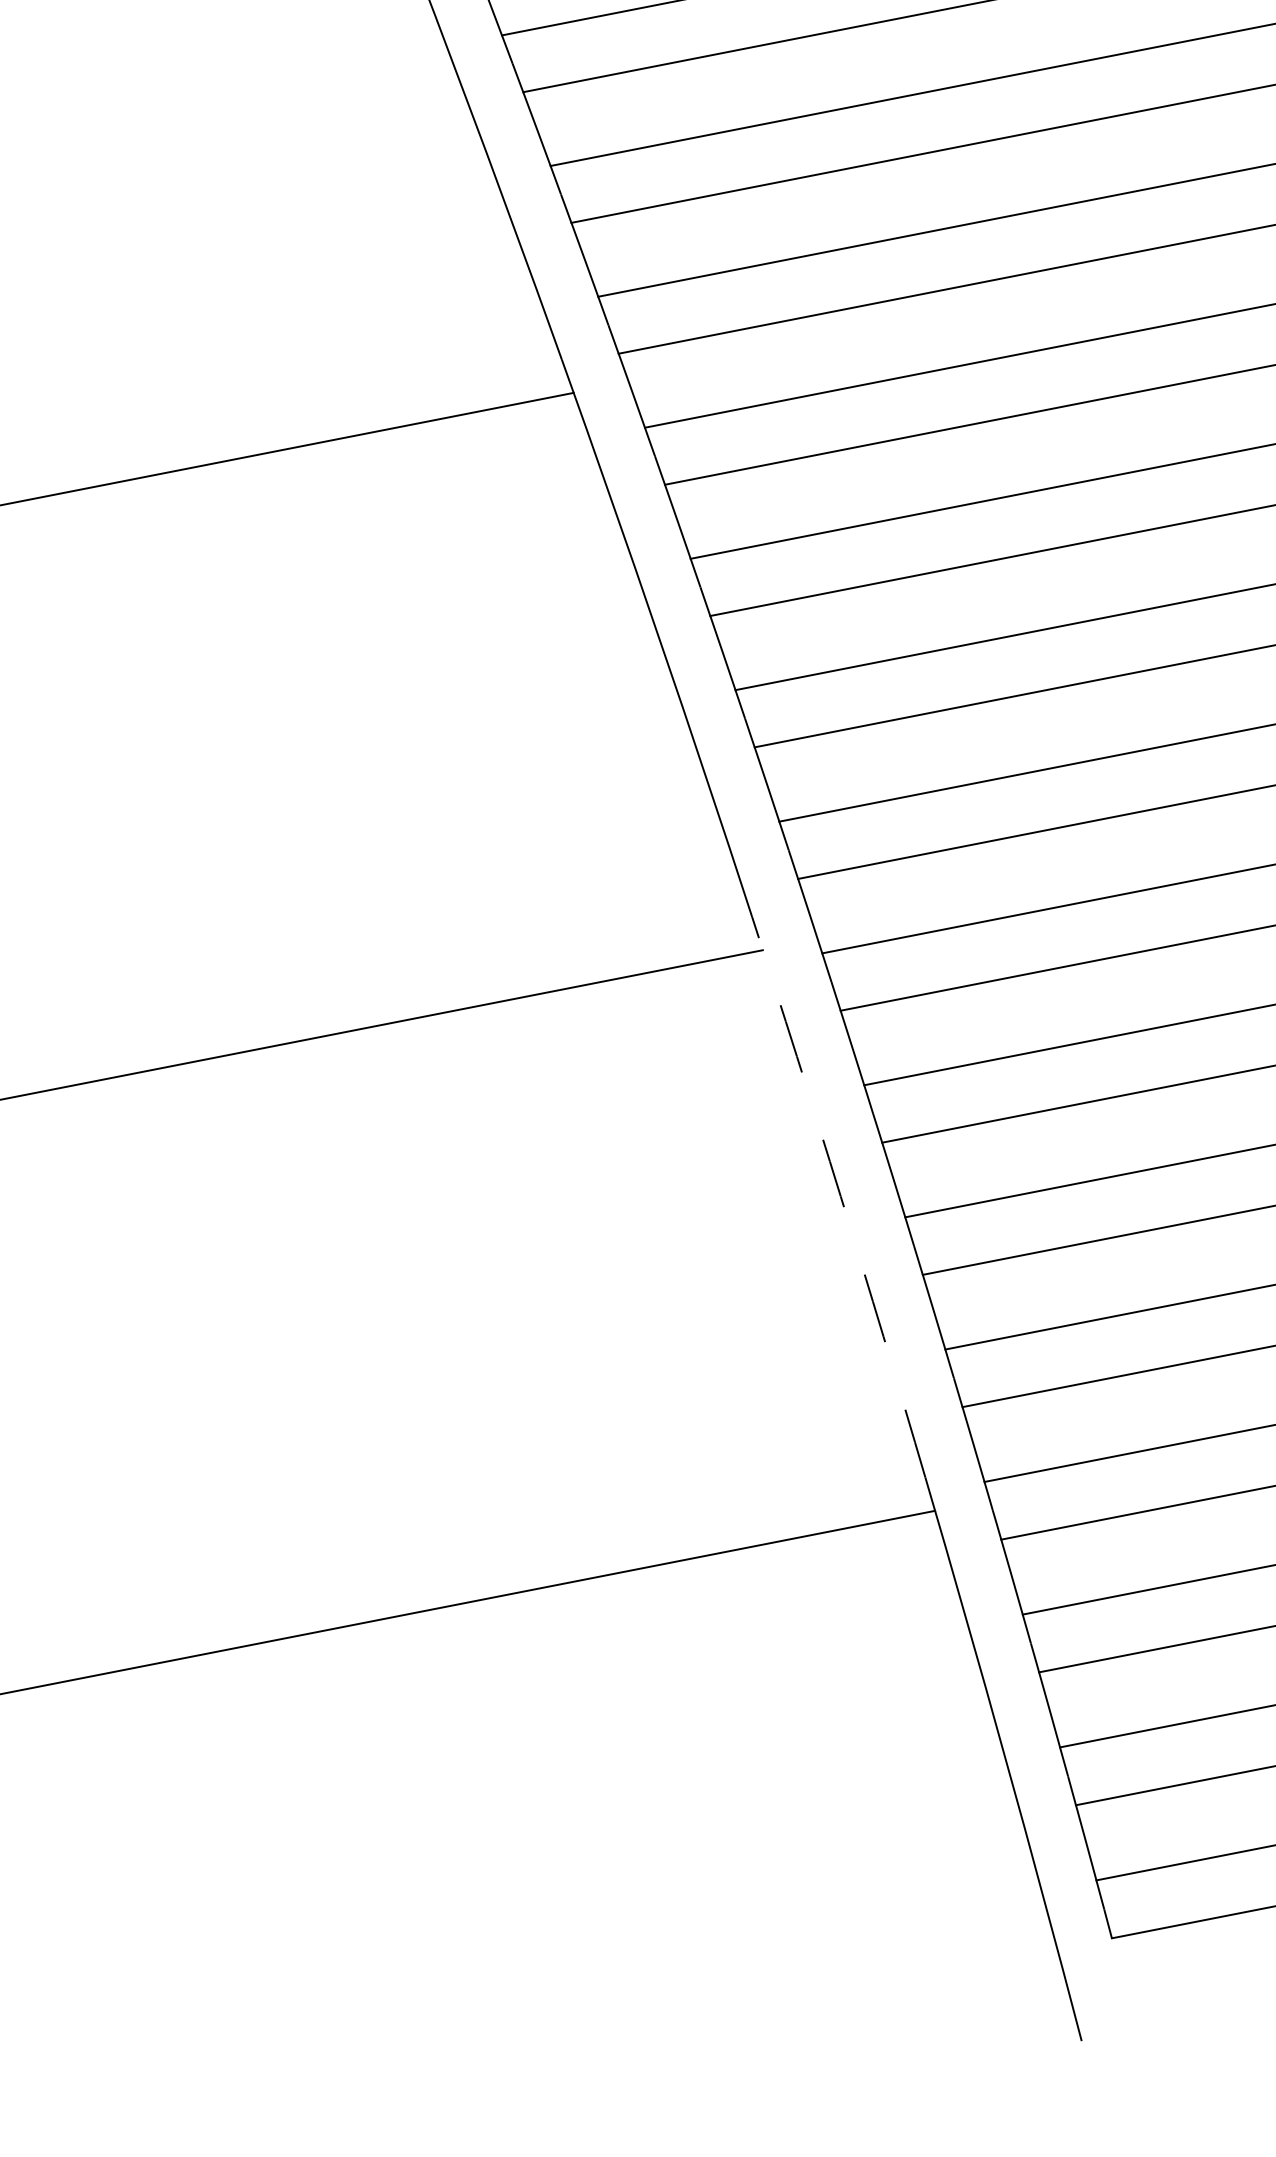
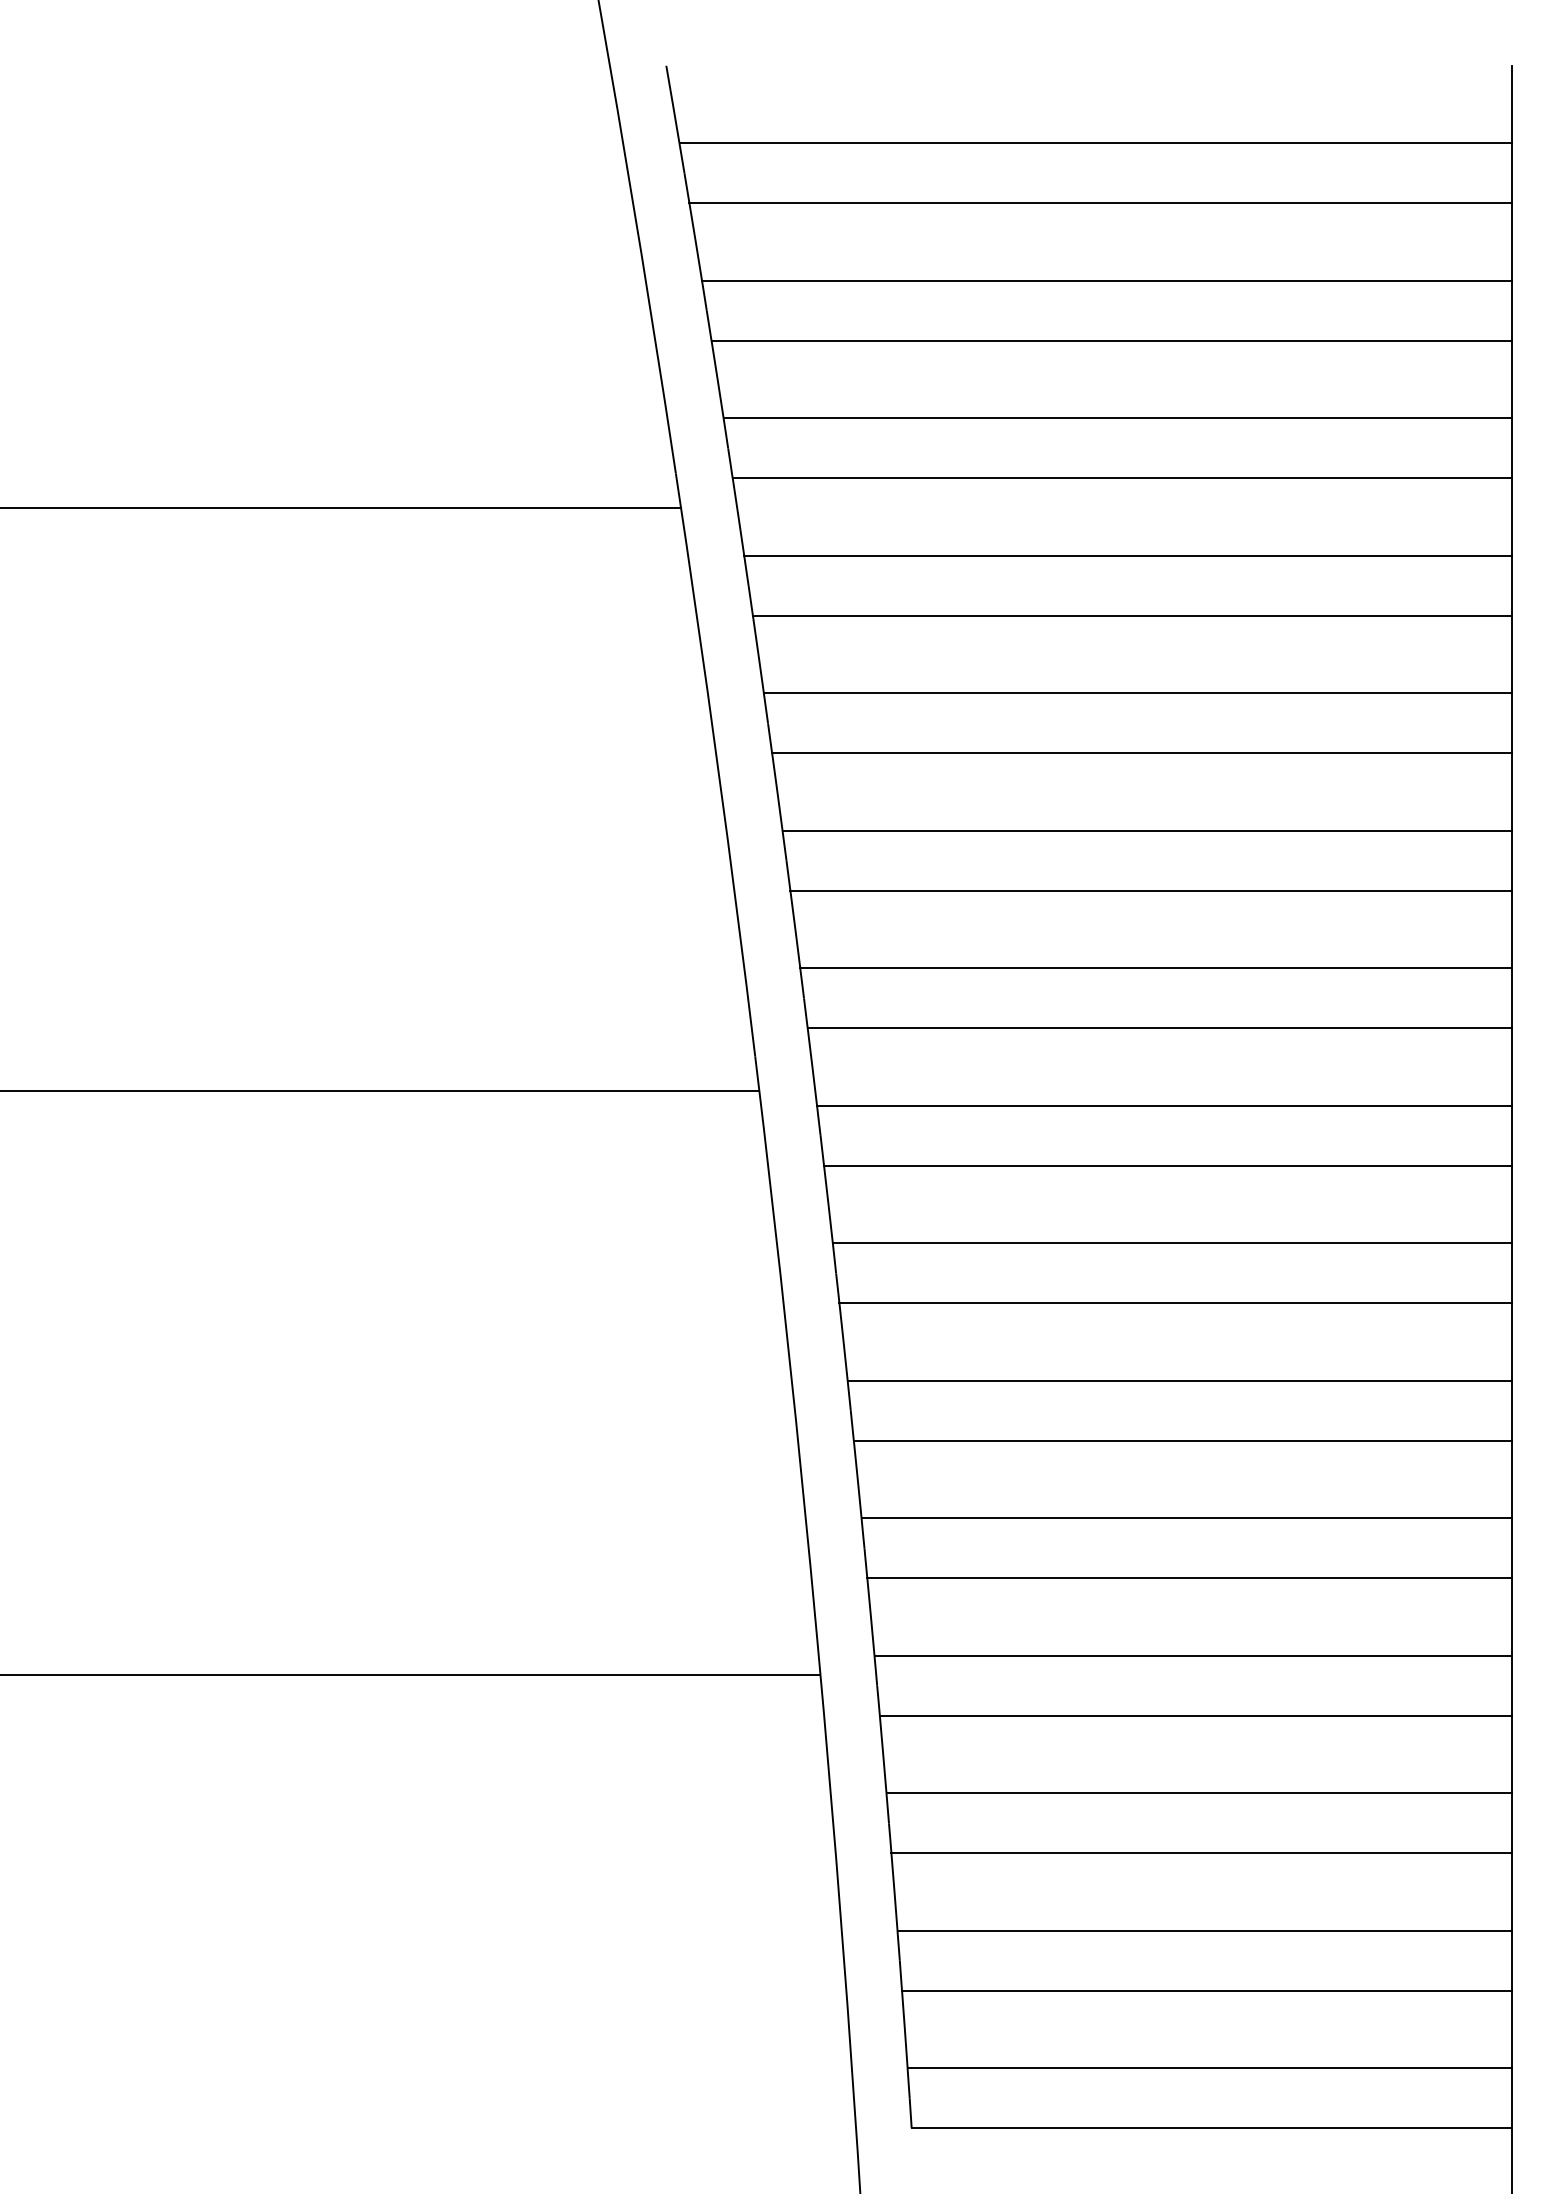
arc: (840, 1196) -> (788, 1348), dashed -> solid

